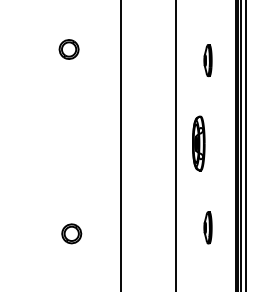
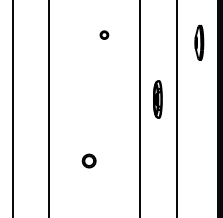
part: (69, 48) -> (104, 34), size x0.6
part: (207, 60) -> (198, 42), size x1.6
part: (198, 143) -> (157, 99), moved
part: (207, 227) -> (198, 156), removed
part: (70, 233) -> (88, 160), moved

